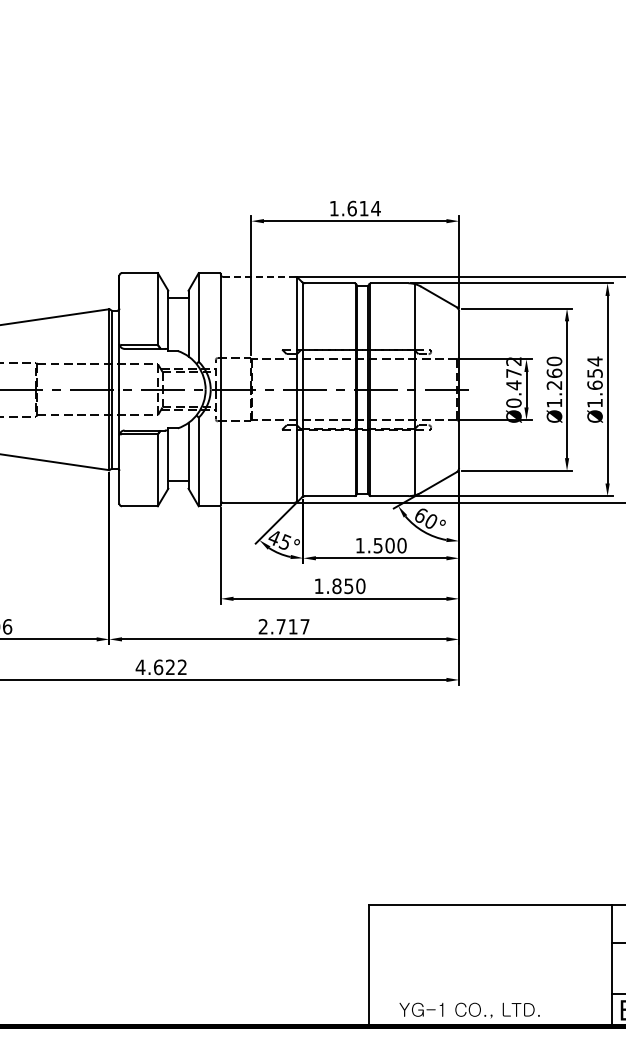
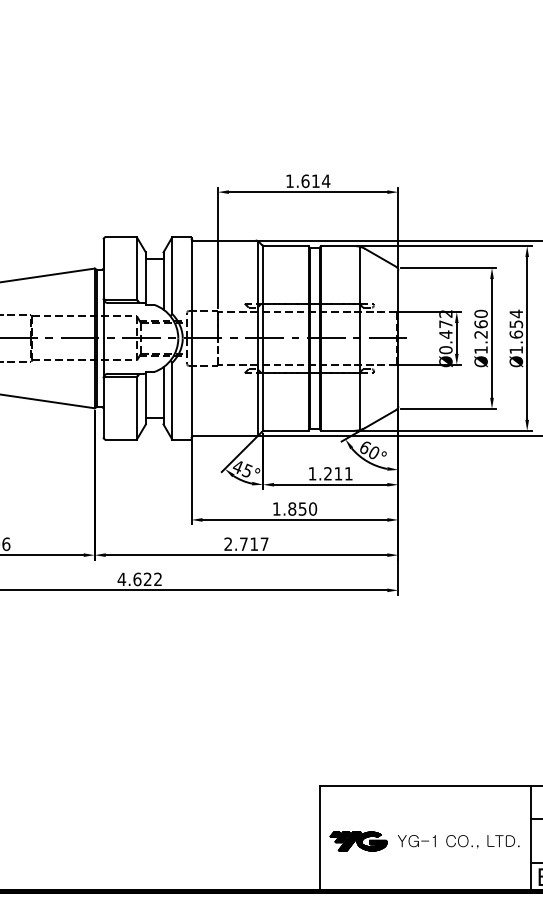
line: (258, 276) -> (224, 240), dashed -> solid
text: (389, 545) -> (337, 473), 1.500 -> 1.211
part: (413, 968) -> (358, 840), added
text: (469, 1010) -> (458, 841), moved

